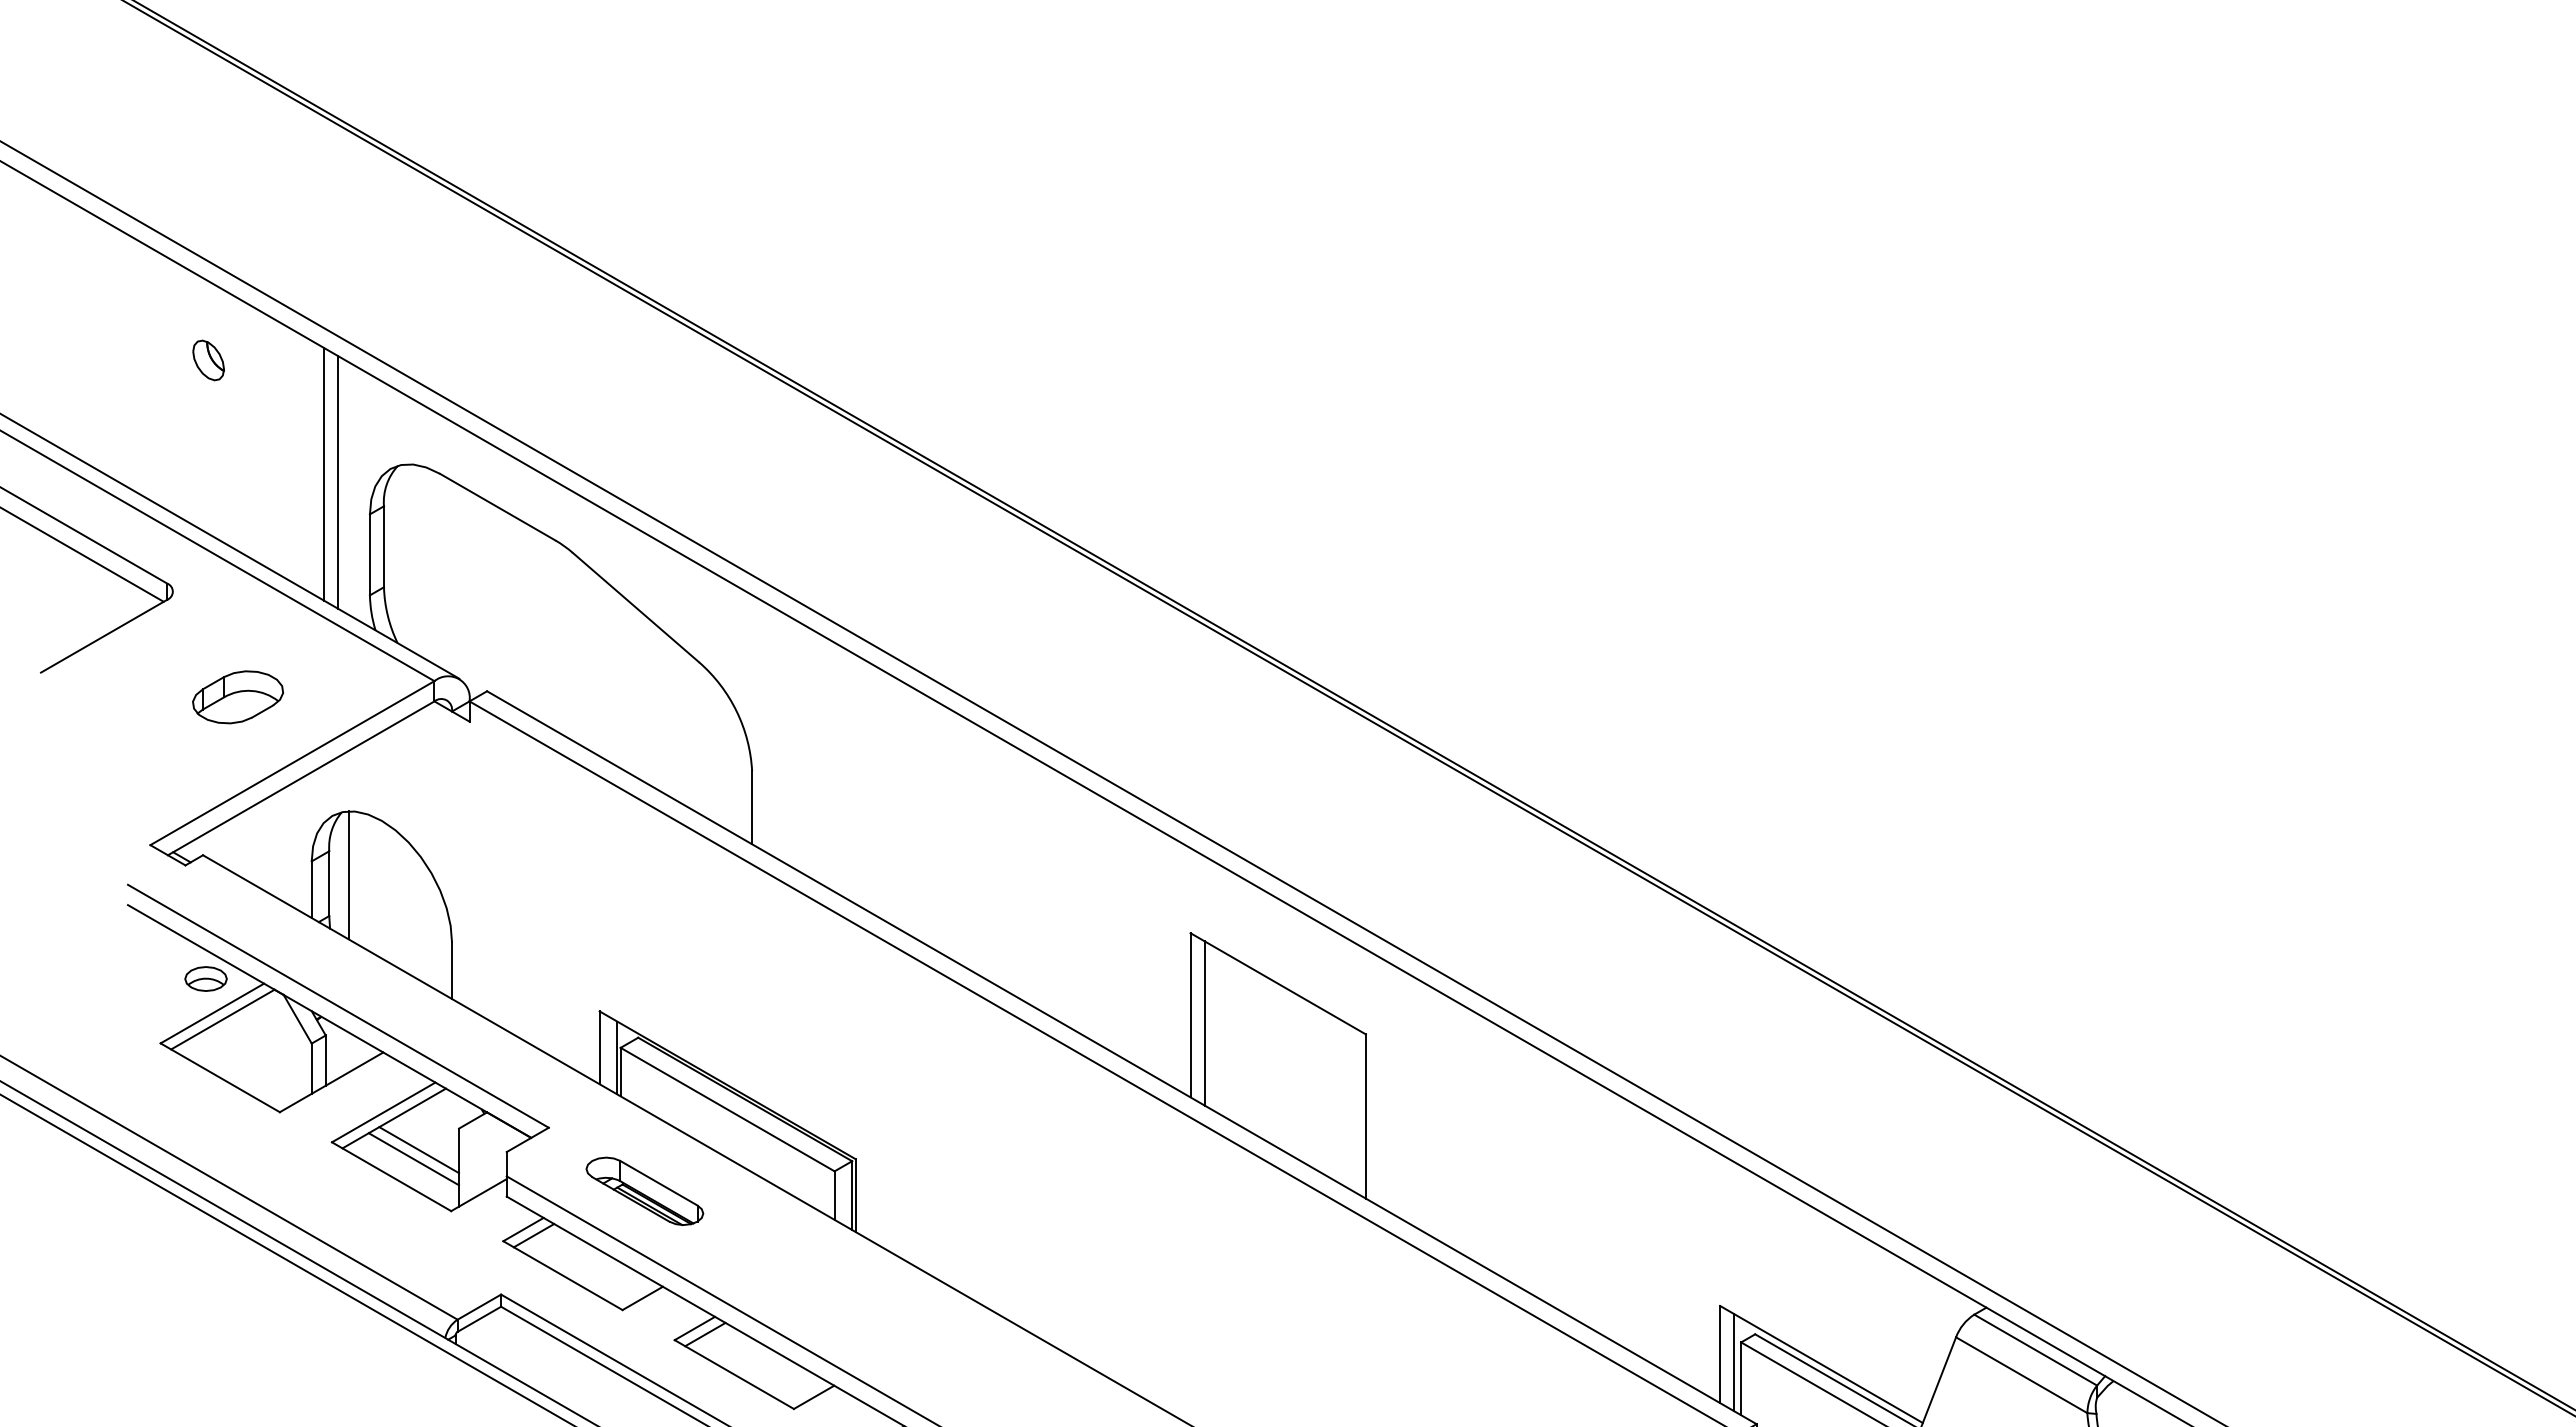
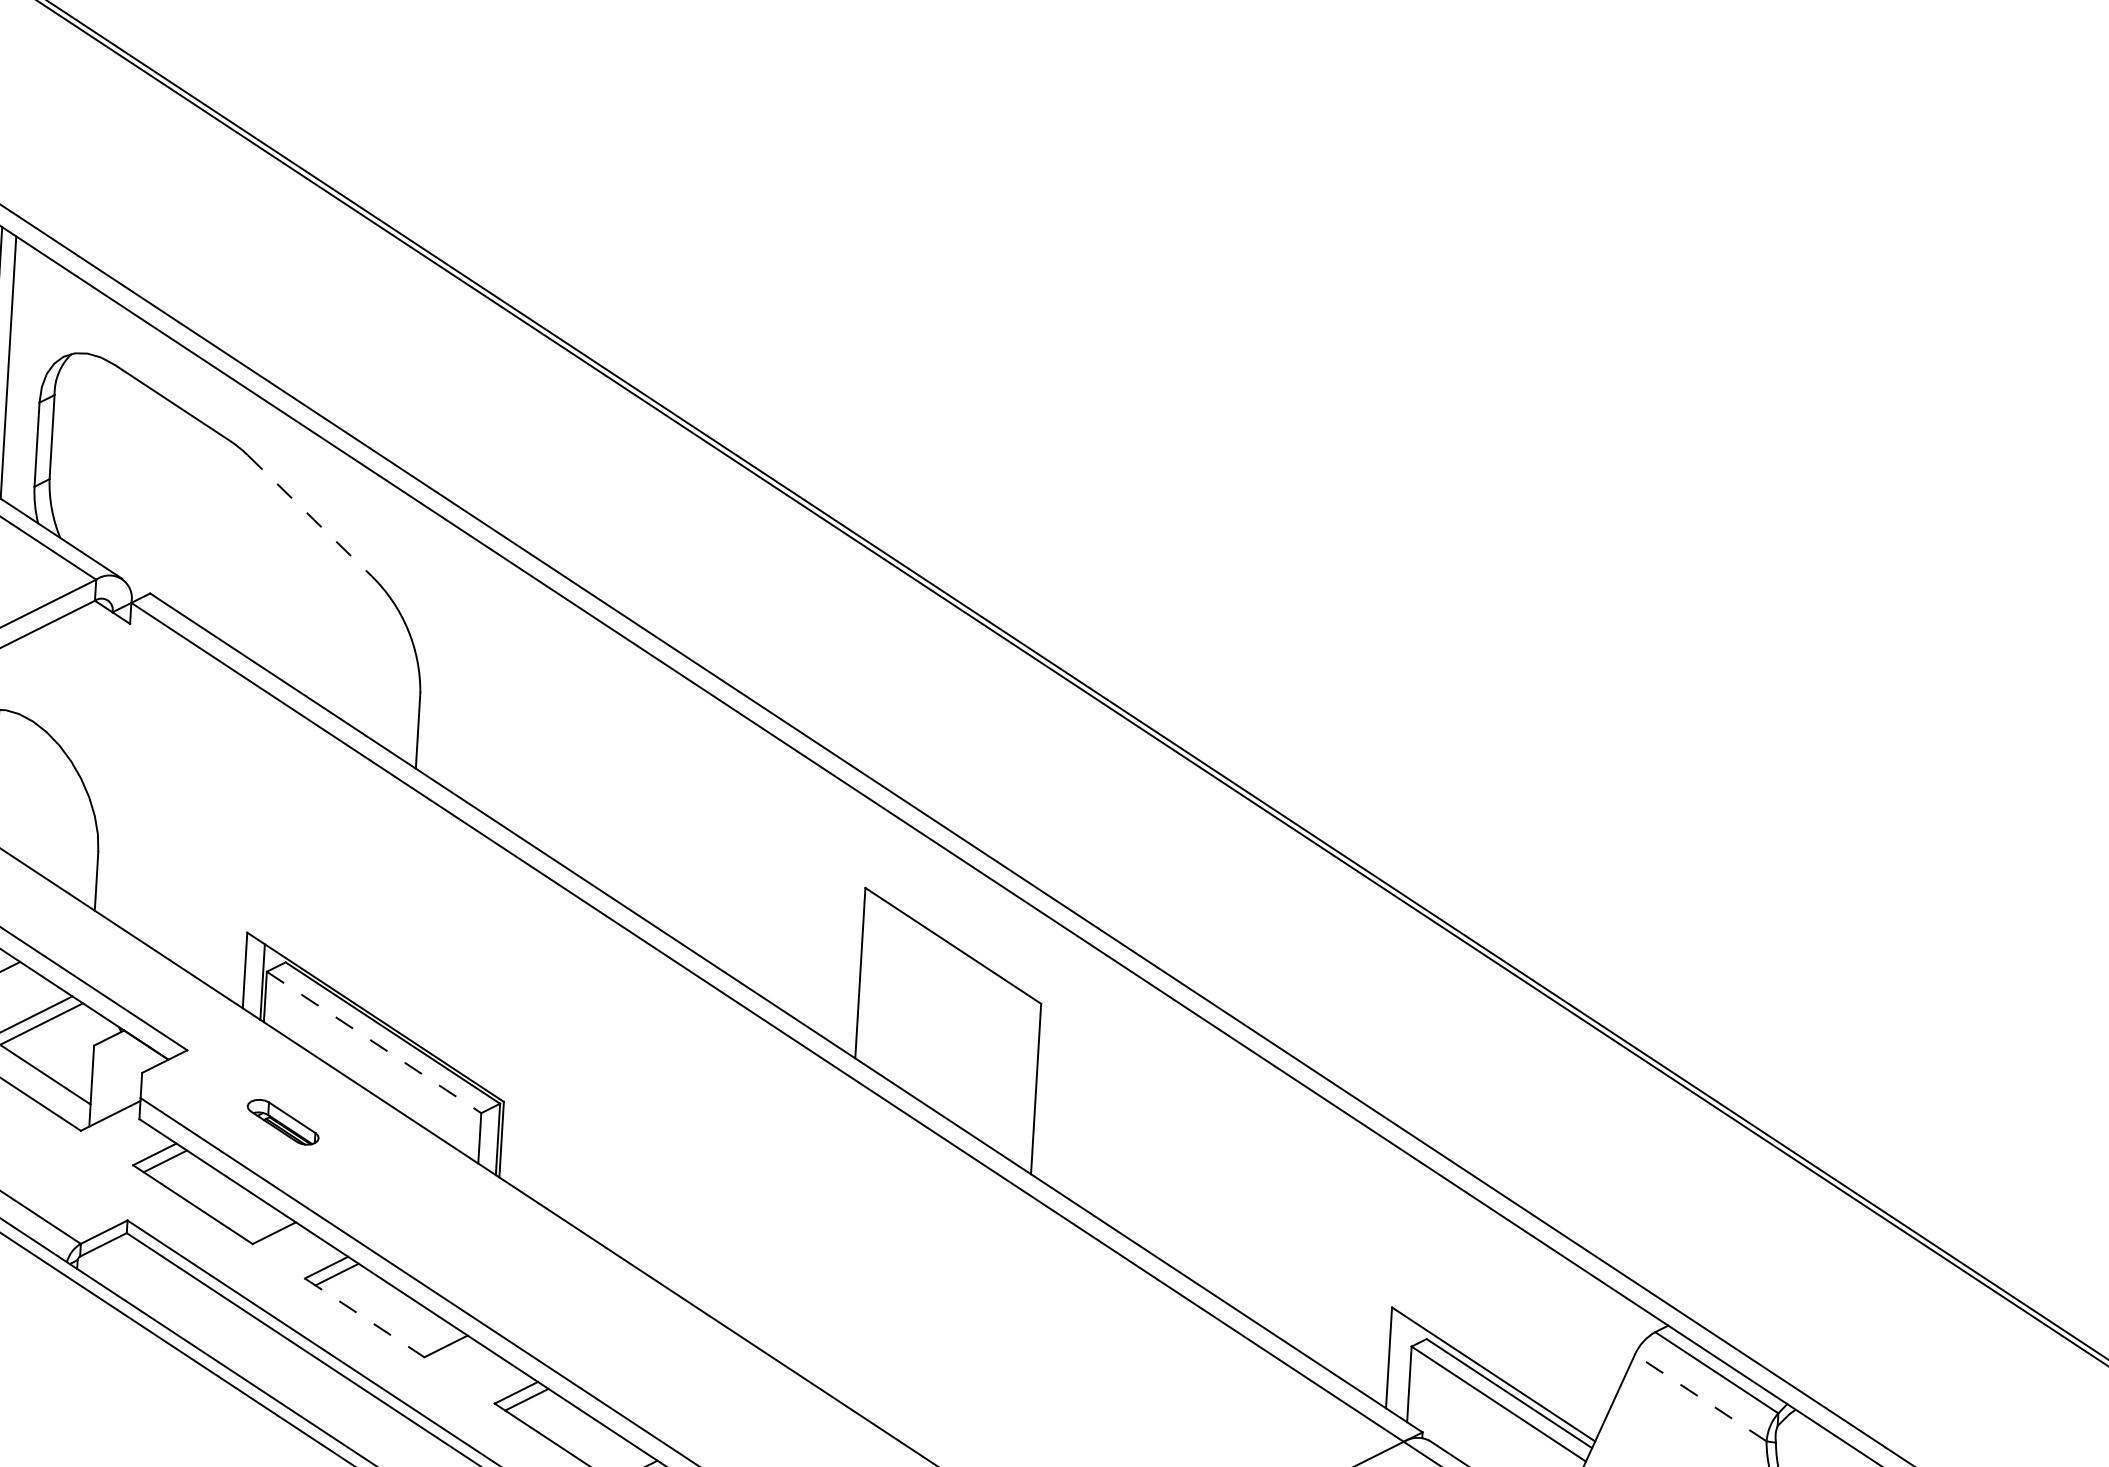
line: (636, 607) -> (310, 515), solid -> dashed
line: (1204, 1023) -> (874, 982), removed
line: (727, 1109) -> (373, 1042), solid -> dashed
line: (419, 1150) -> (51, 1065), removed
part: (644, 1191) -> (282, 1122), size x0.6
line: (1734, 1362) -> (1403, 1367), removed
line: (734, 1374) -> (364, 1317), solid -> dashed
line: (2021, 1375) -> (1700, 1398), solid -> dashed

